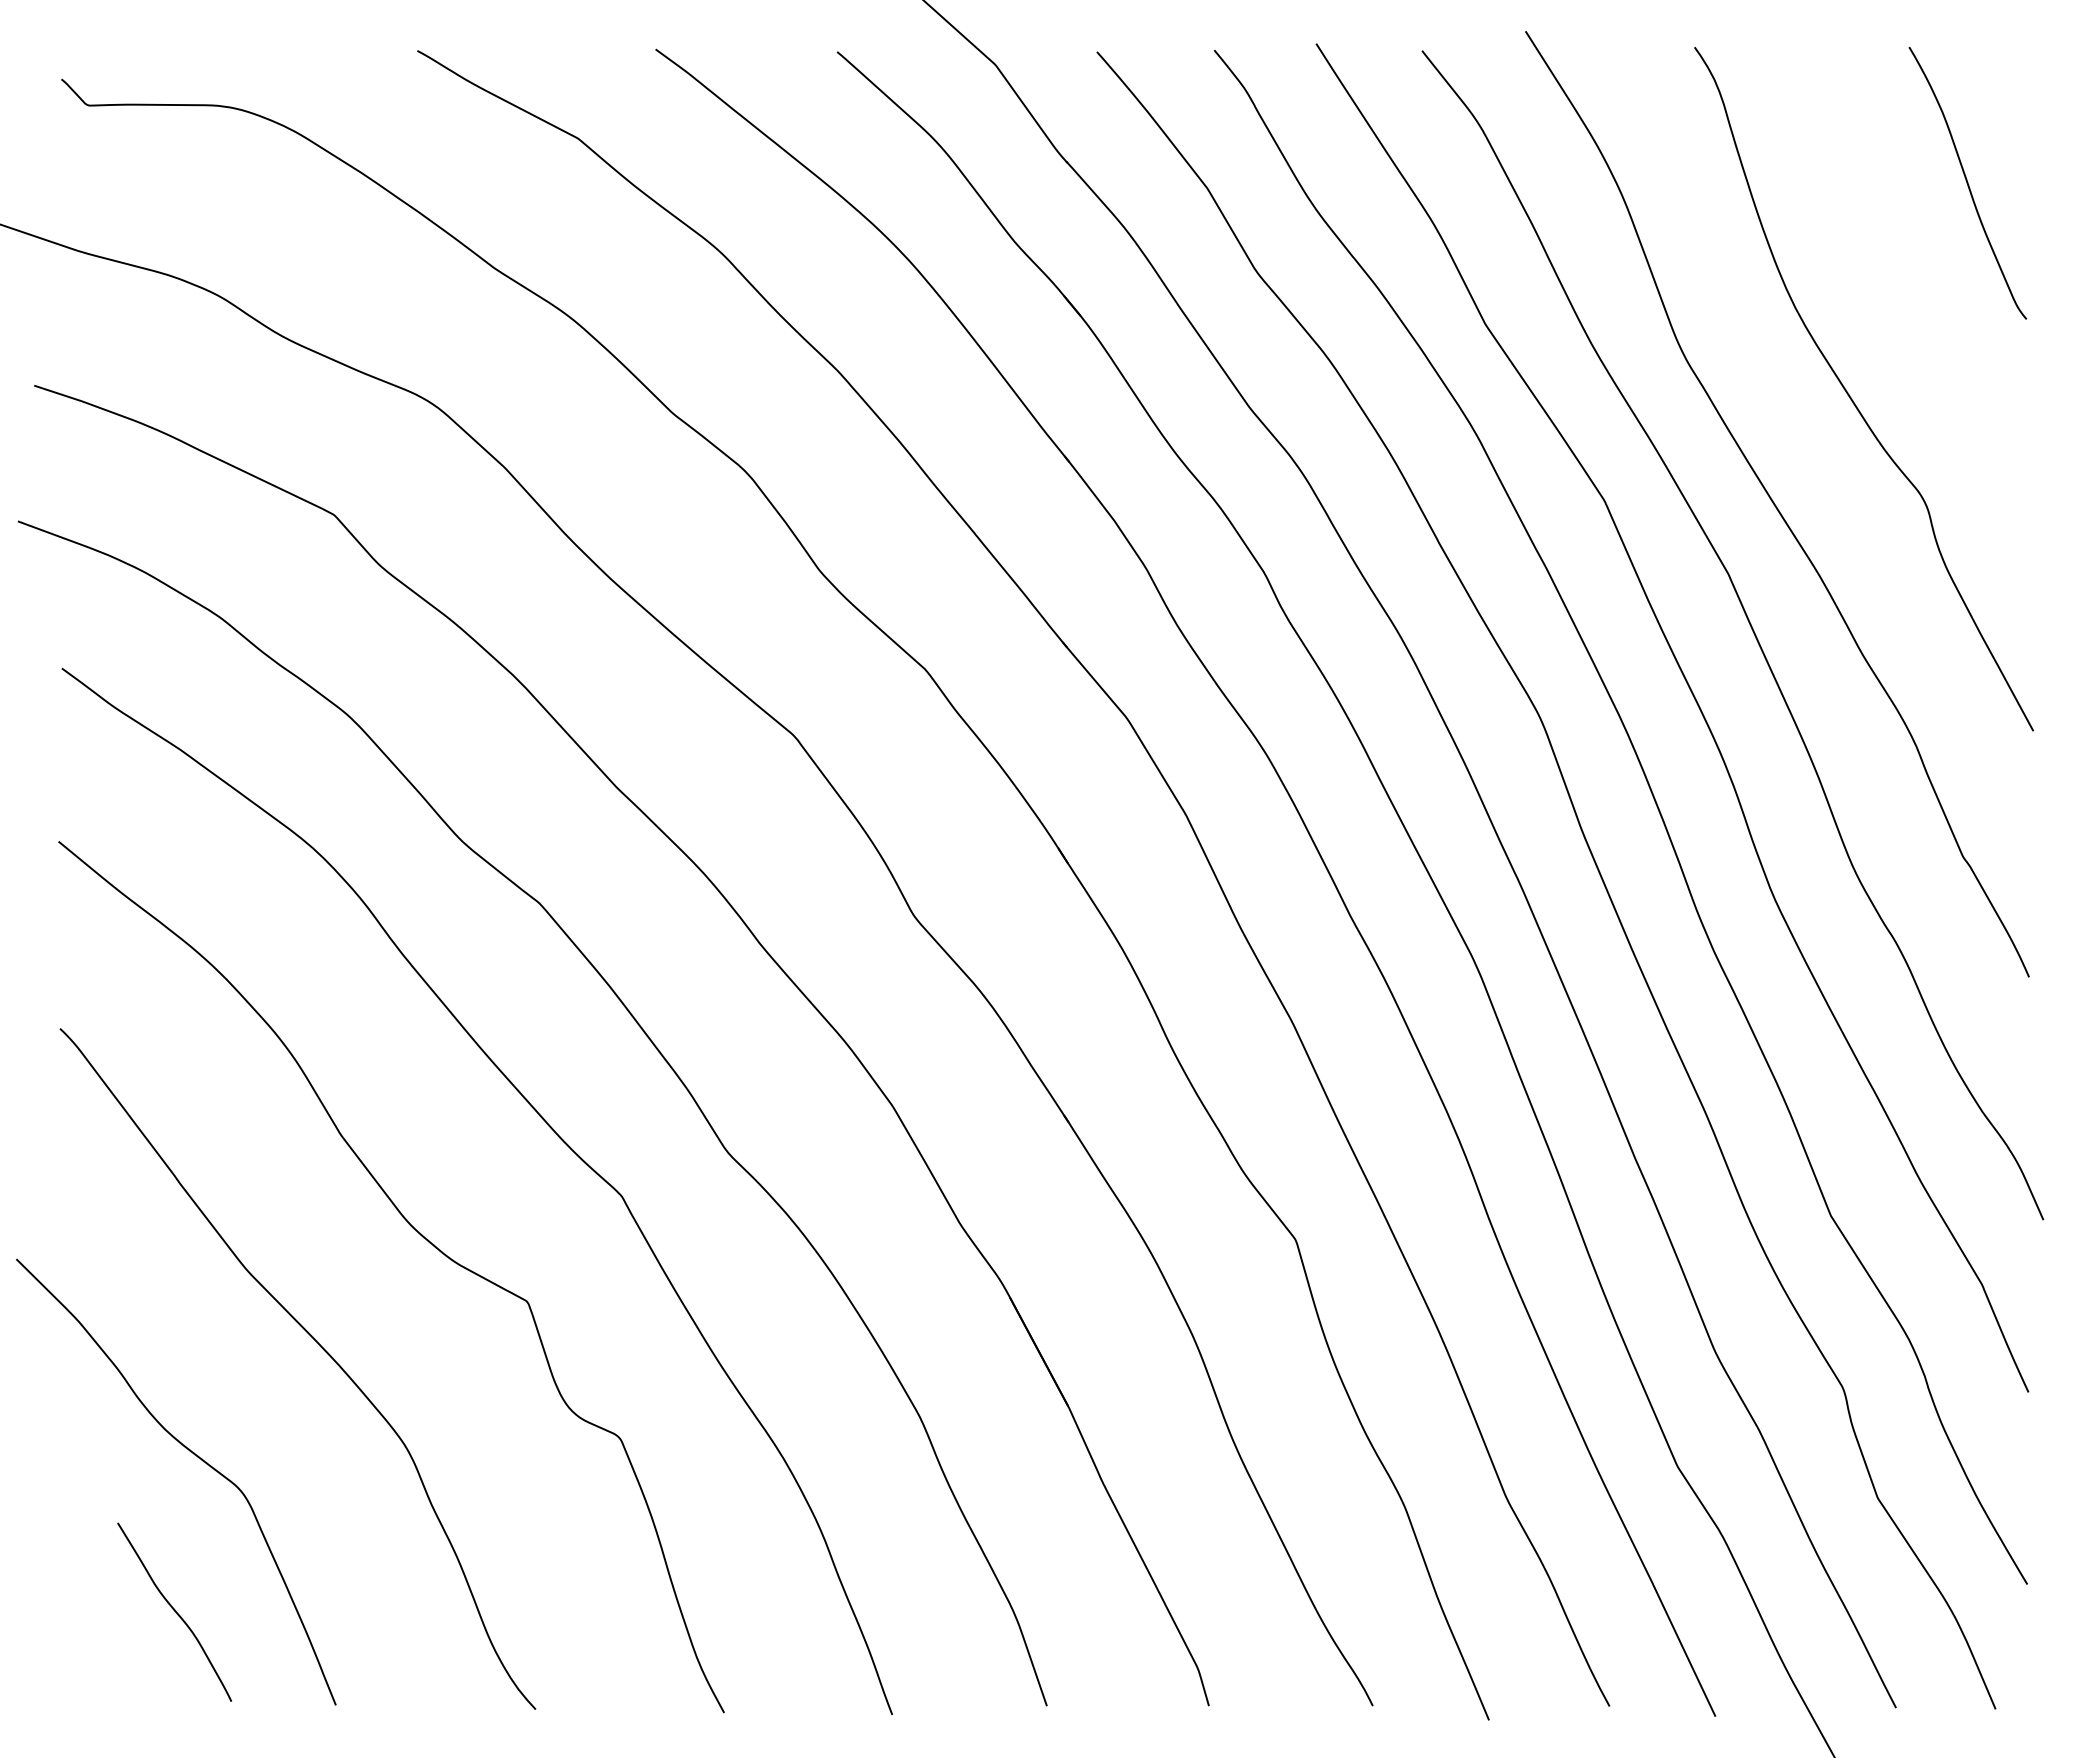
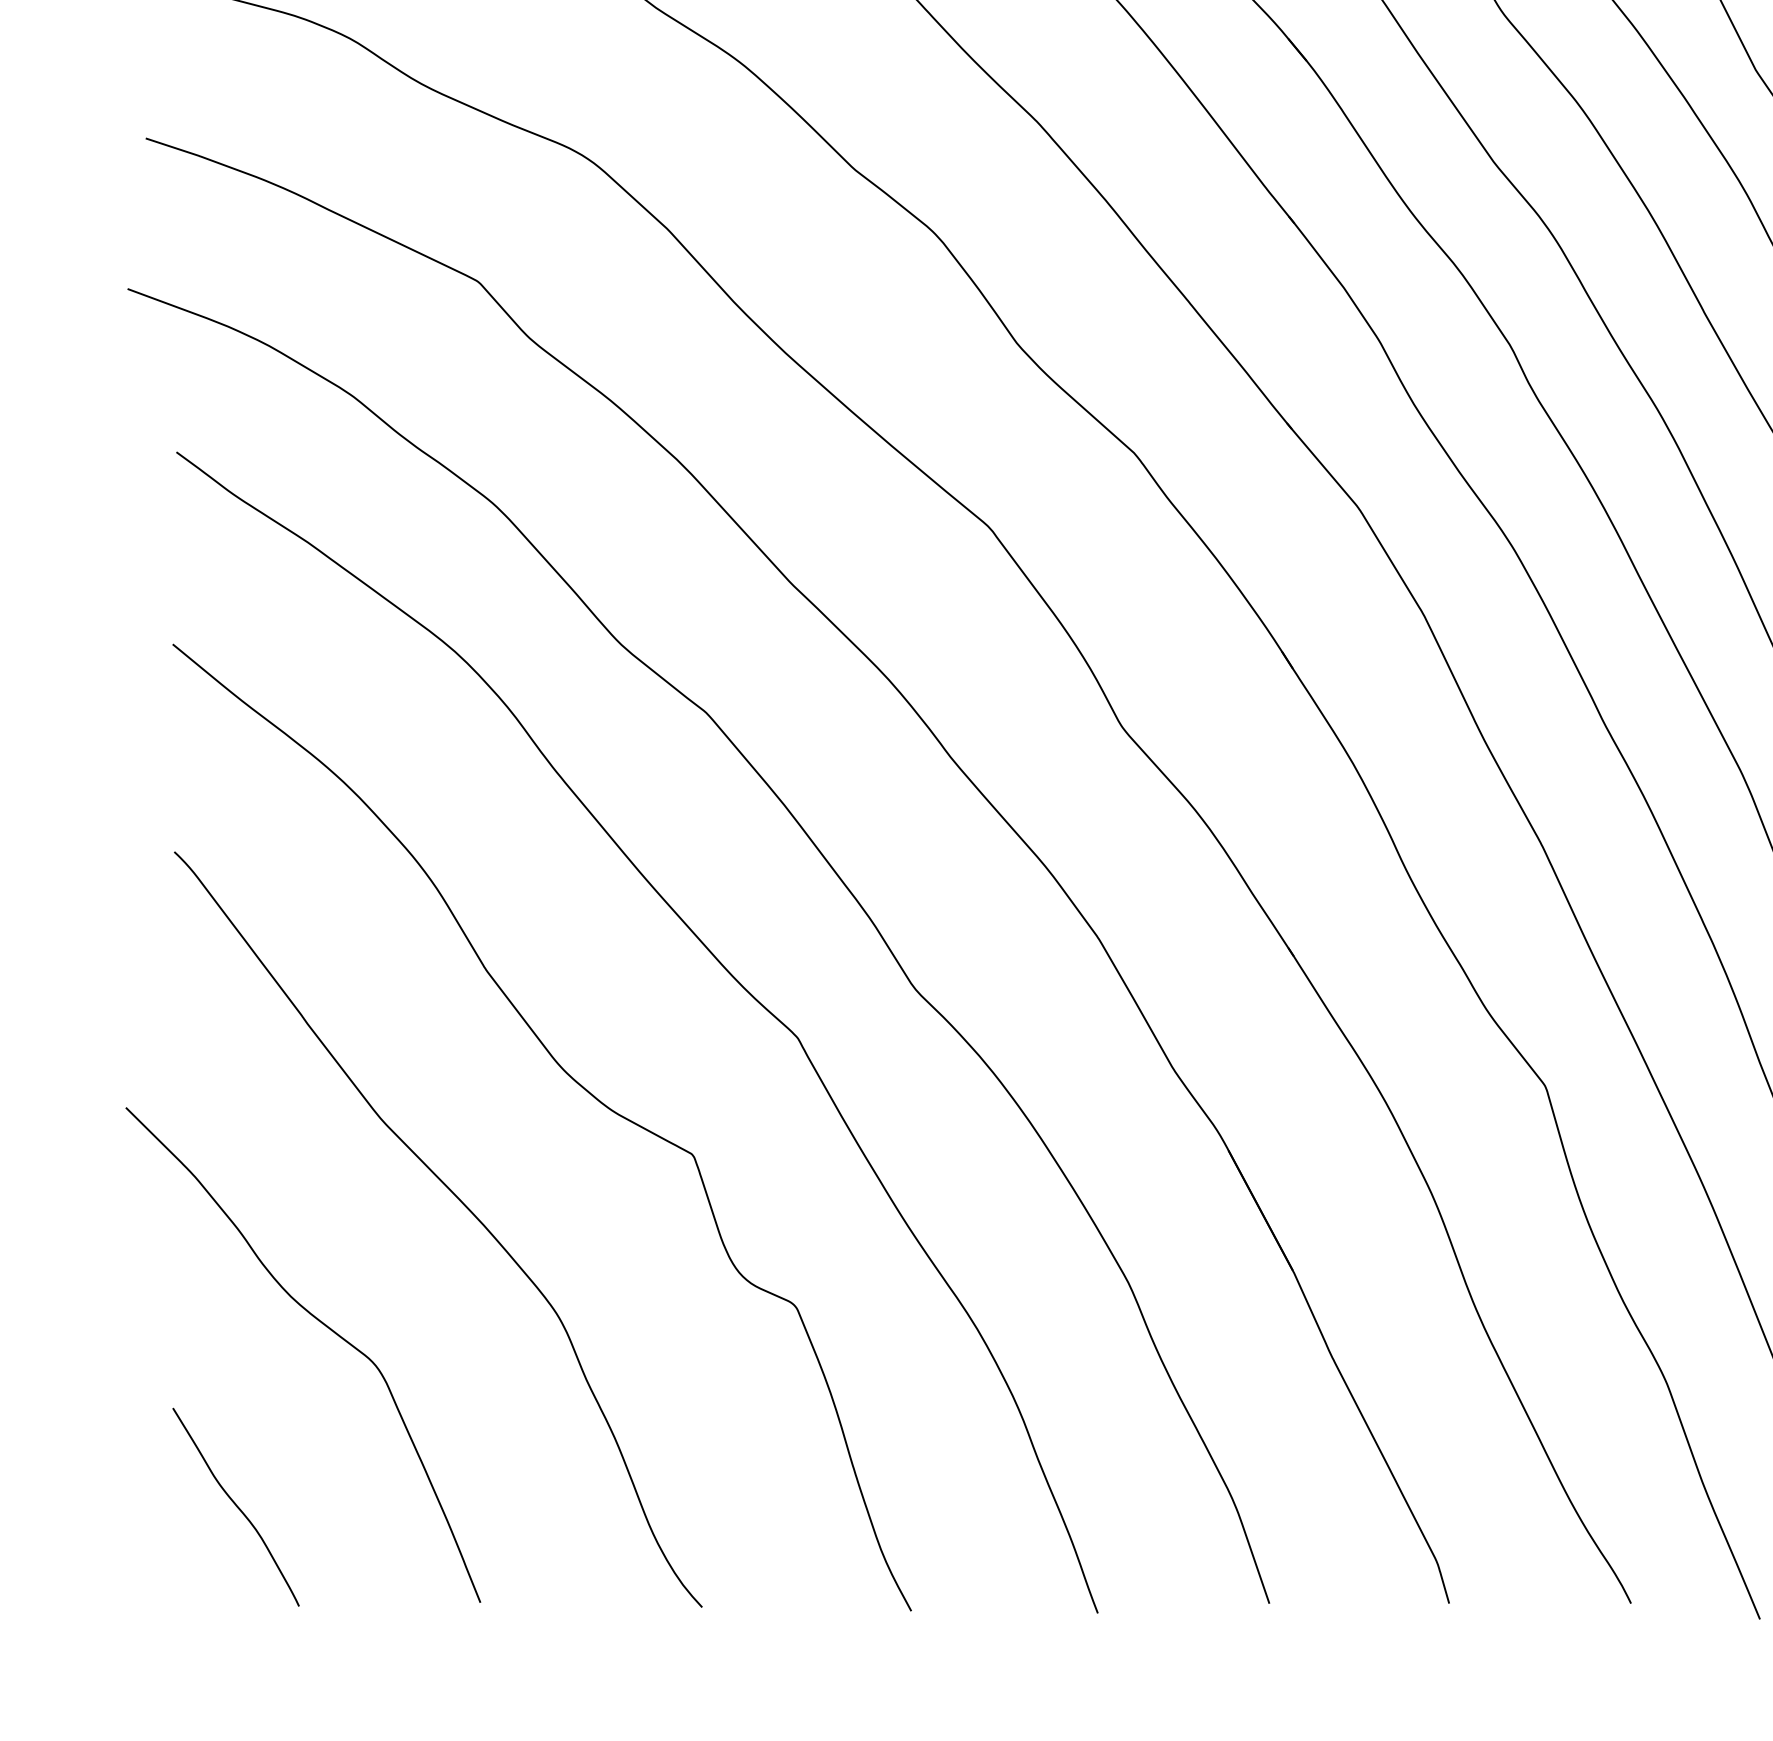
curve: (174, 1611) -> (235, 1506), moved

